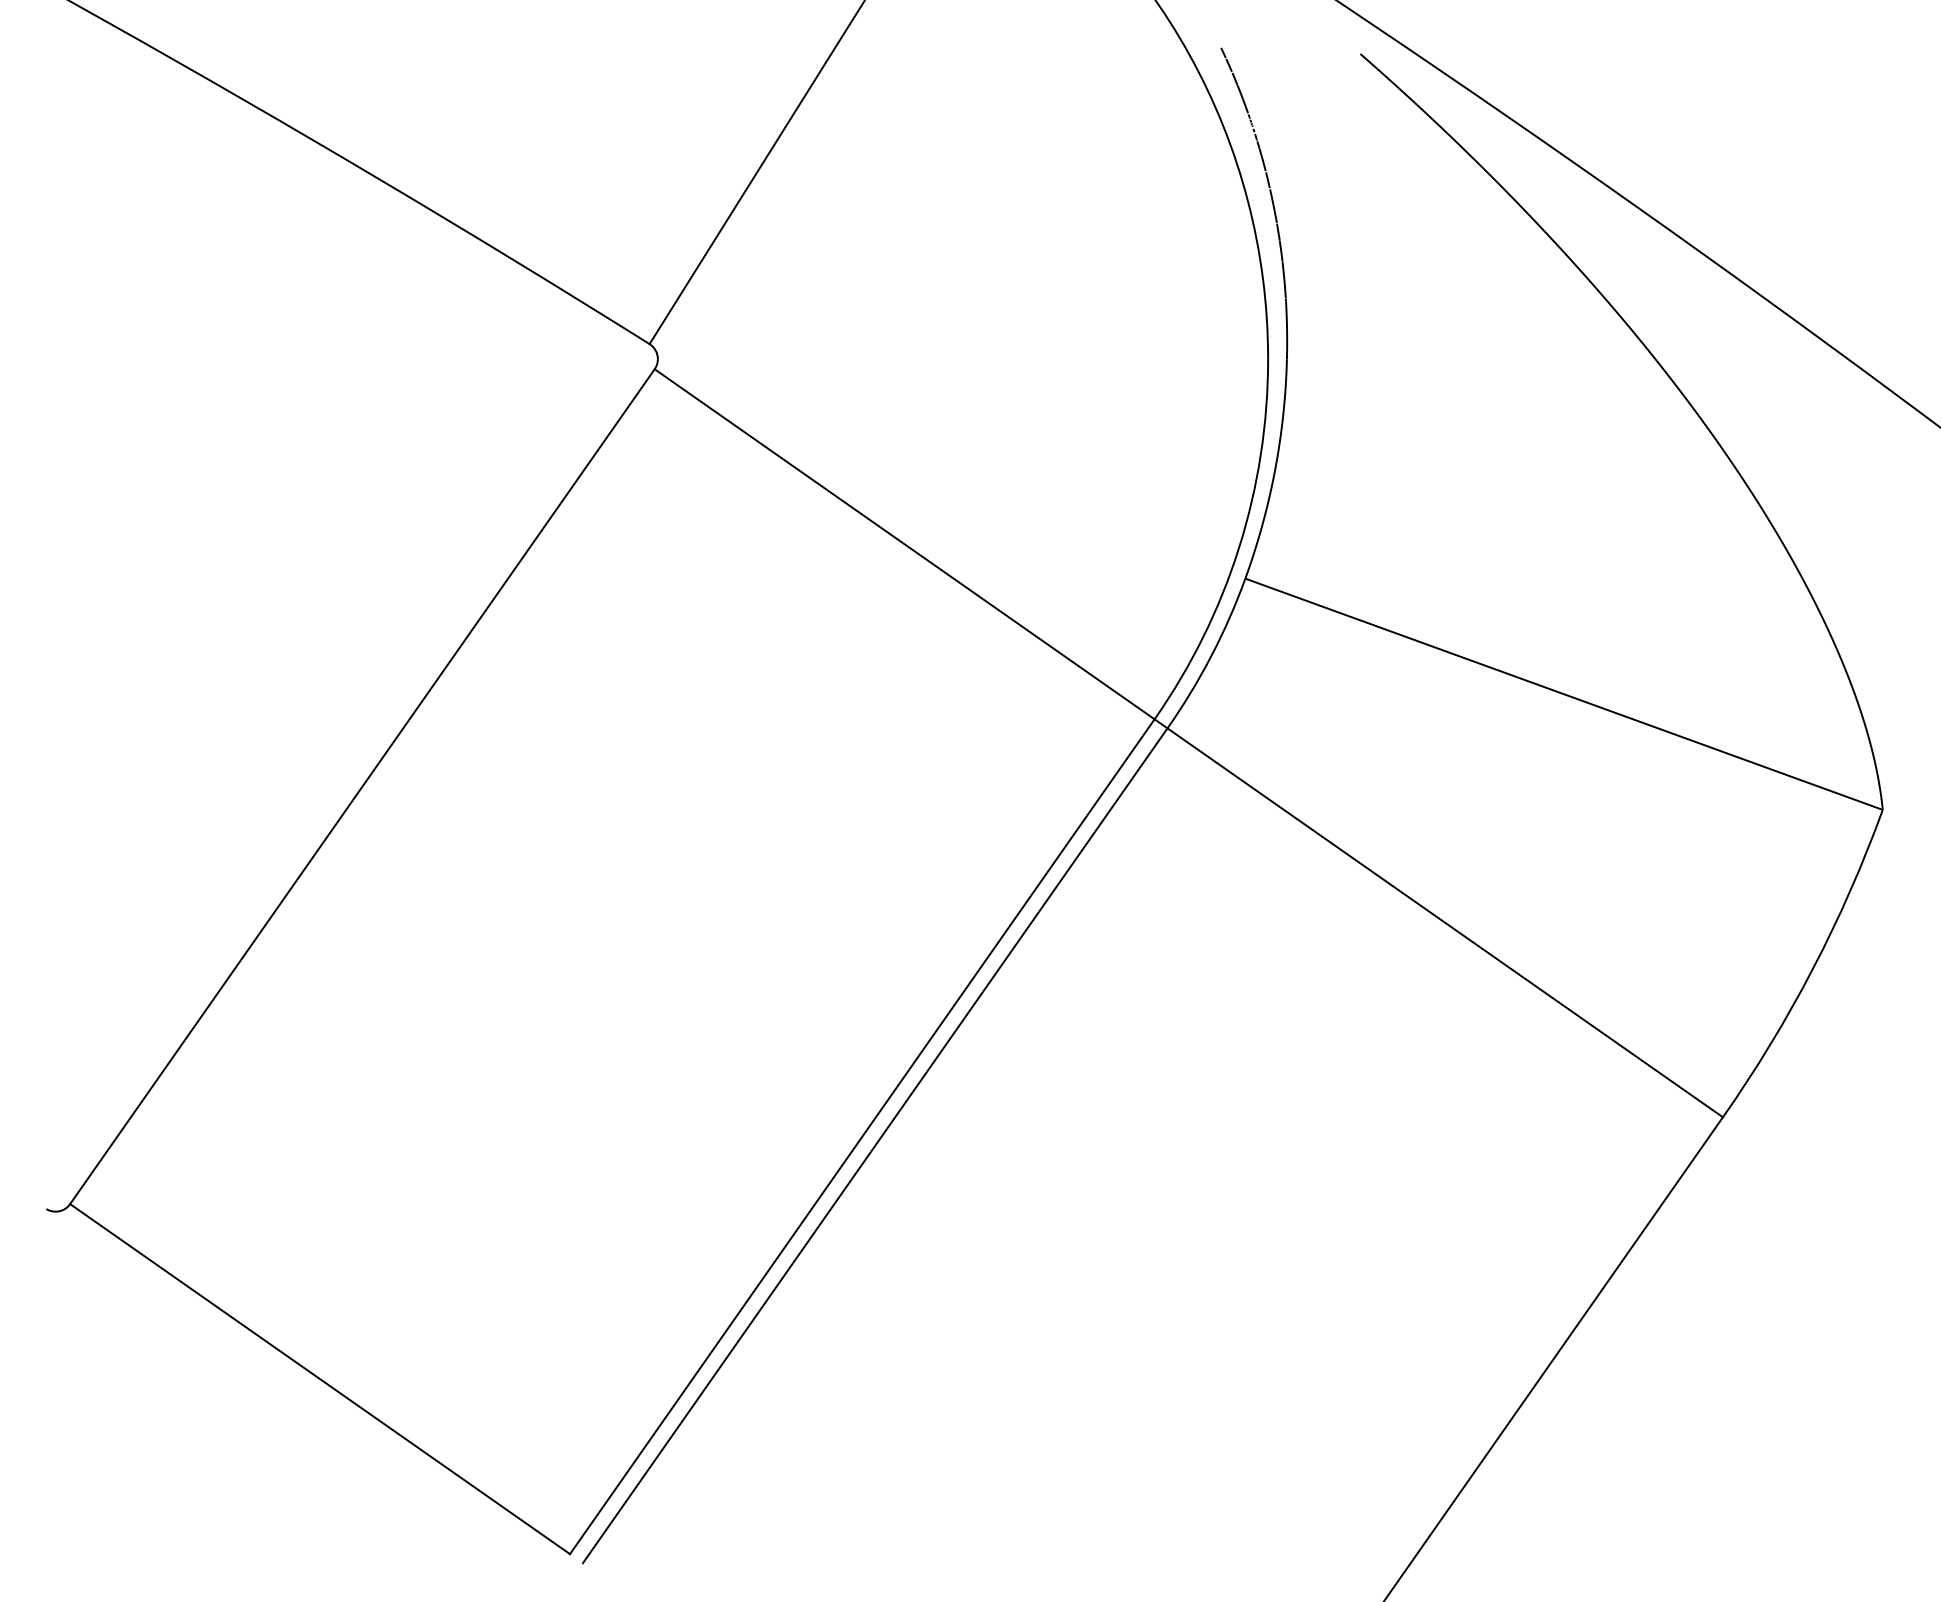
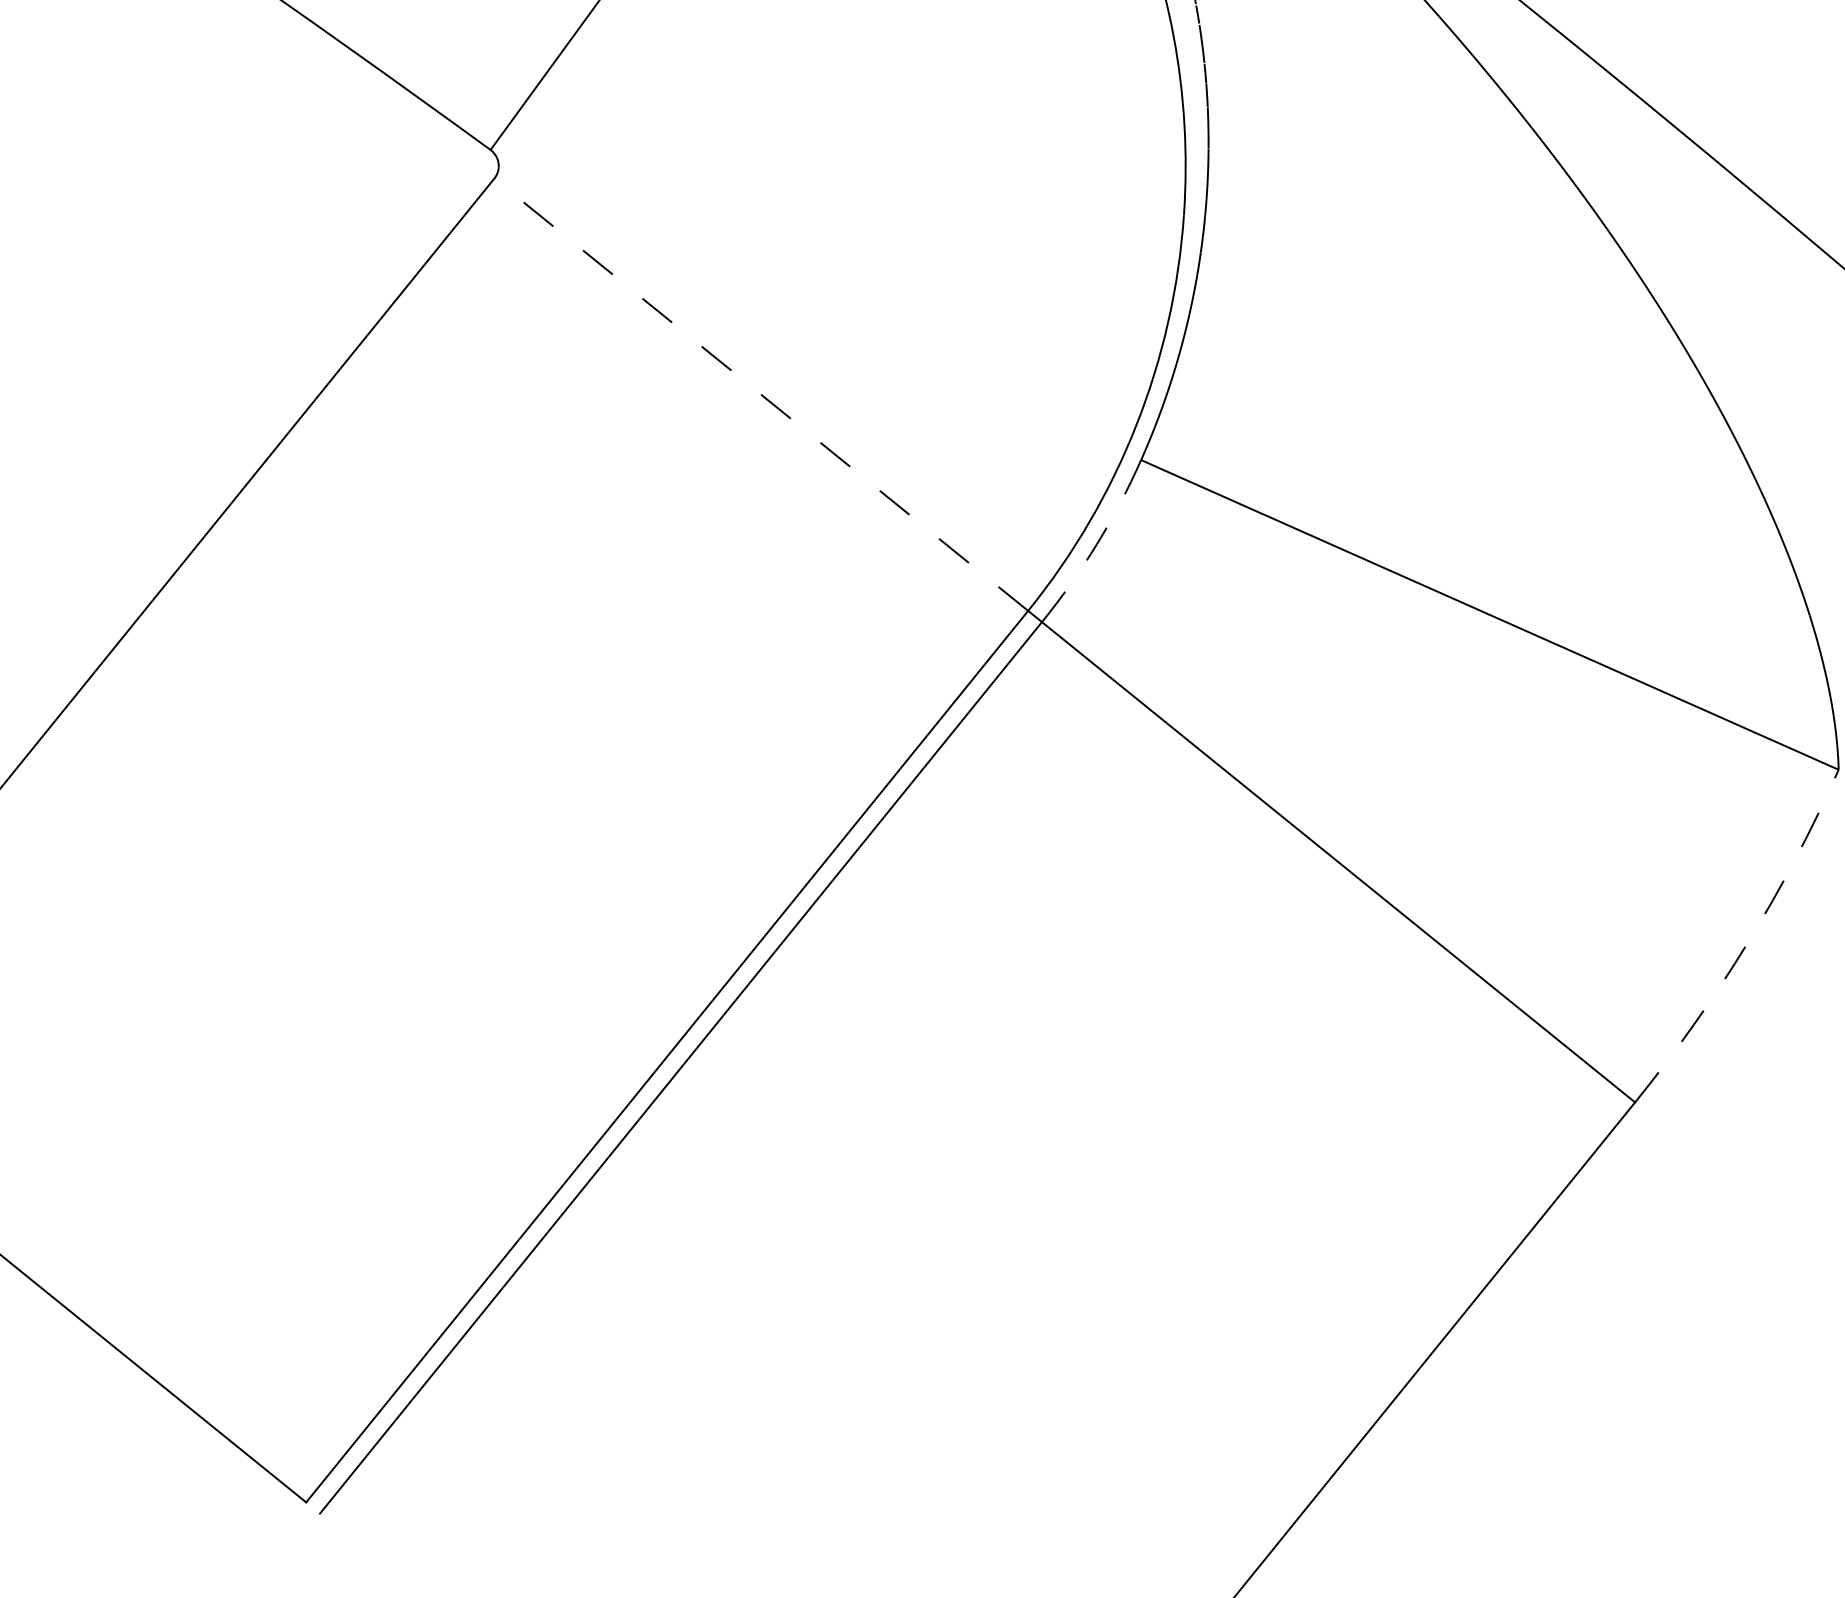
line: (904, 544) -> (761, 394), solid -> dashed
arc: (1211, 656) -> (1096, 544), solid -> dashed
arc: (1812, 968) -> (1747, 942), solid -> dashed

